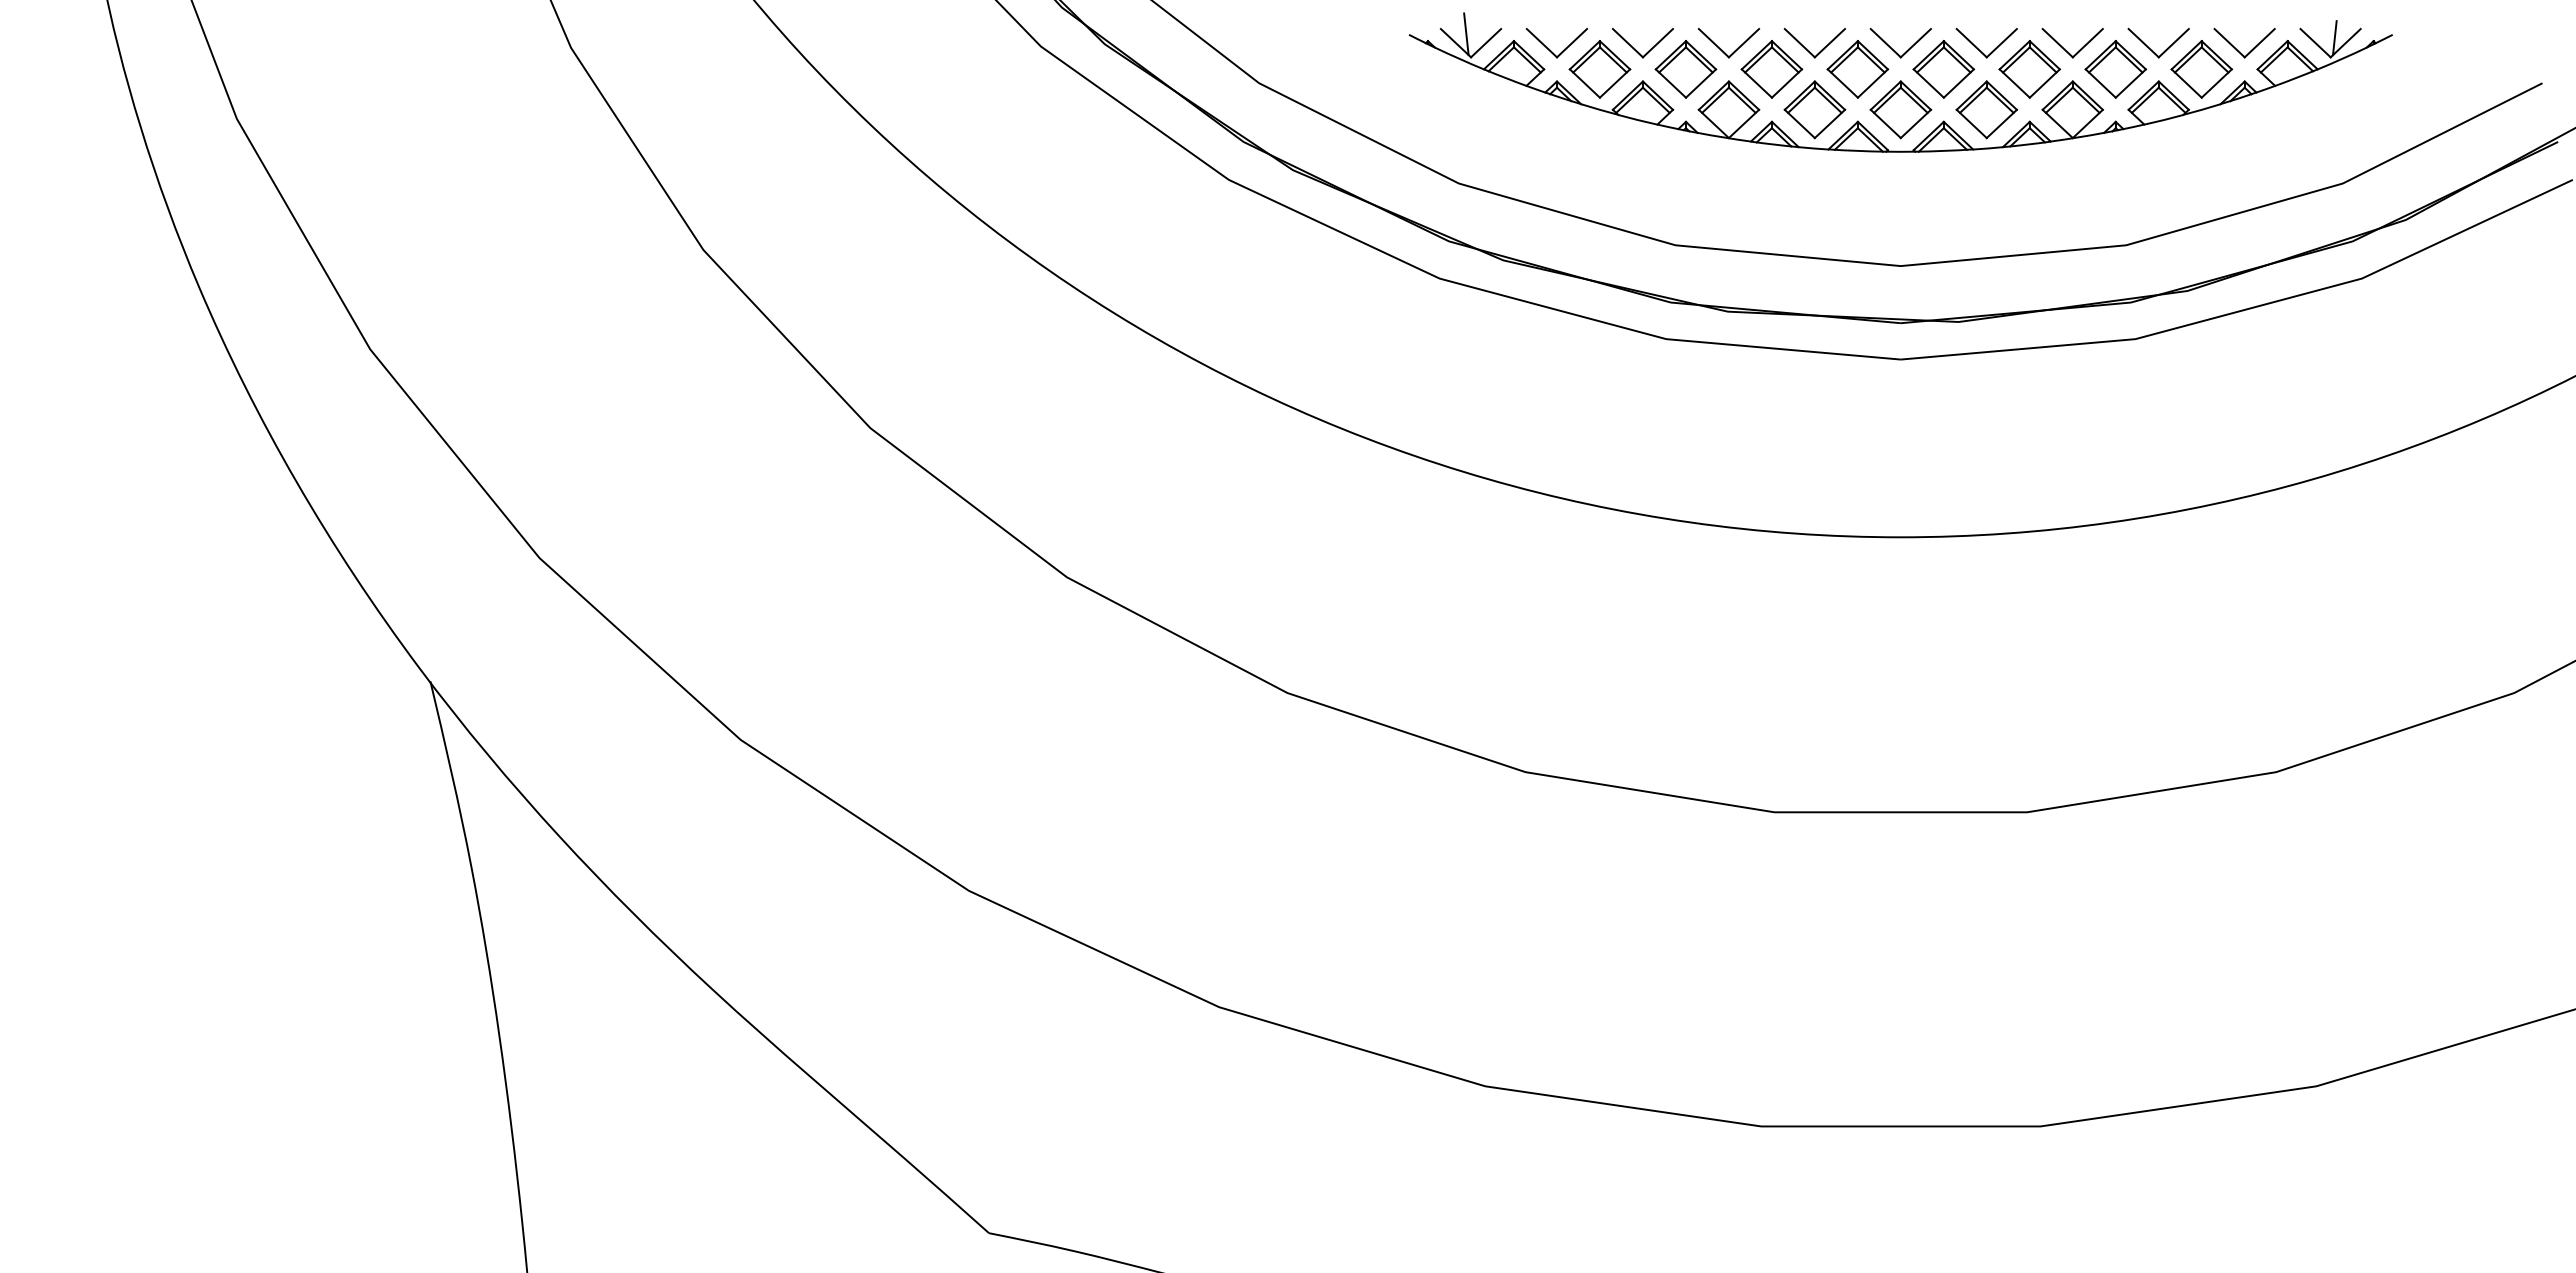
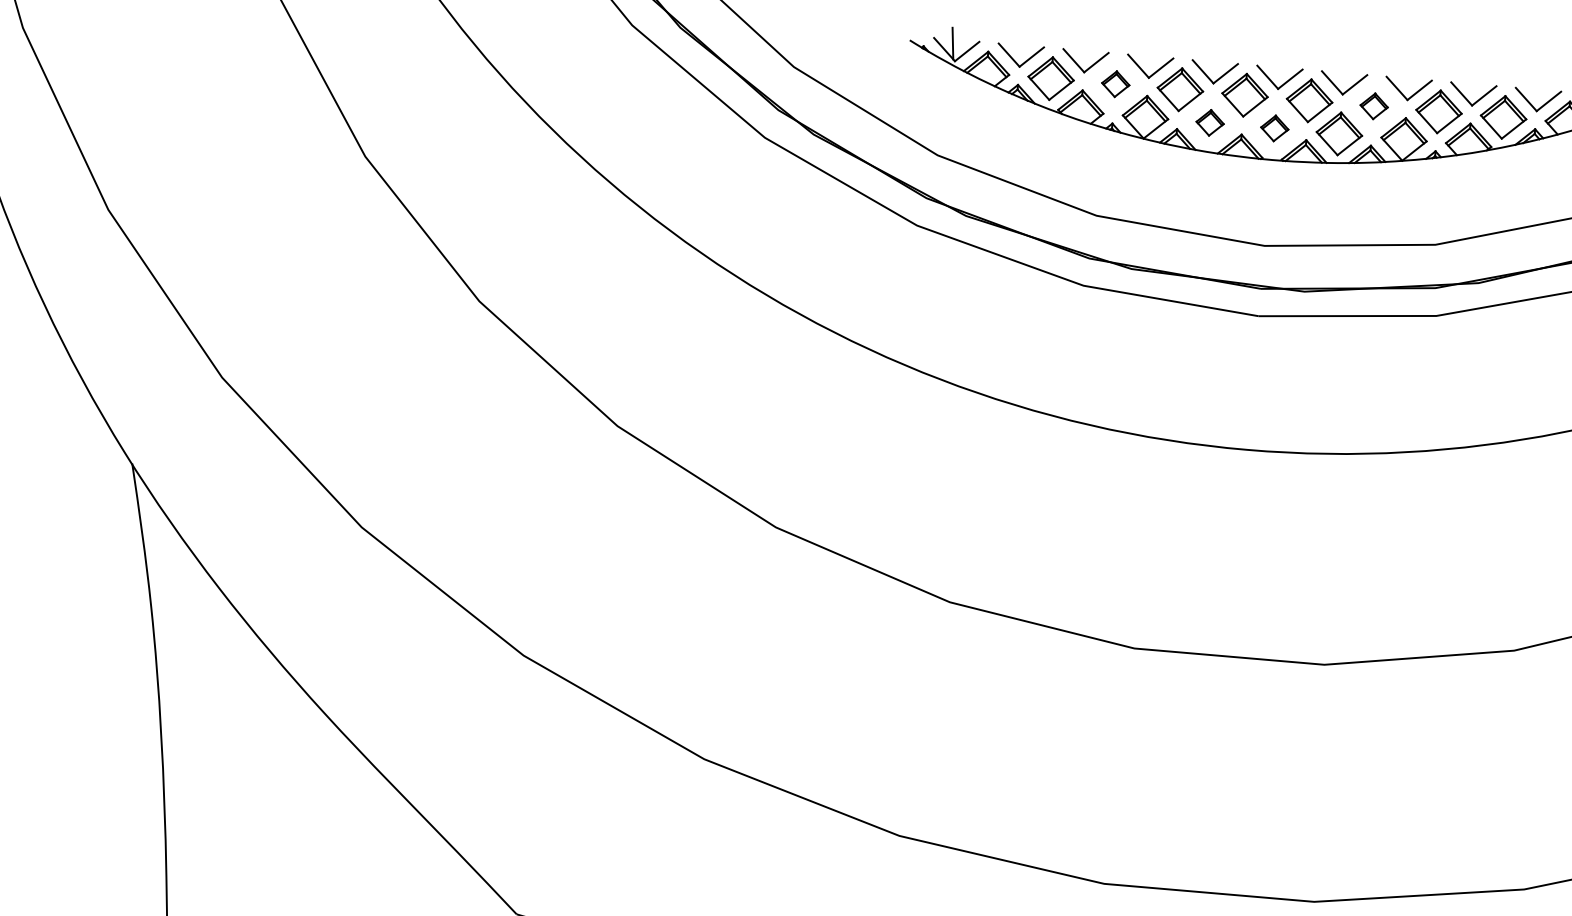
part: (1685, 69) -> (1115, 84), size x0.6
part: (2029, 69) -> (1374, 106), size x0.6
part: (1814, 109) -> (1209, 122), size x0.6
part: (1900, 109) -> (1274, 128), size x0.6

